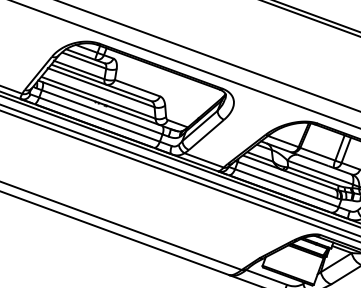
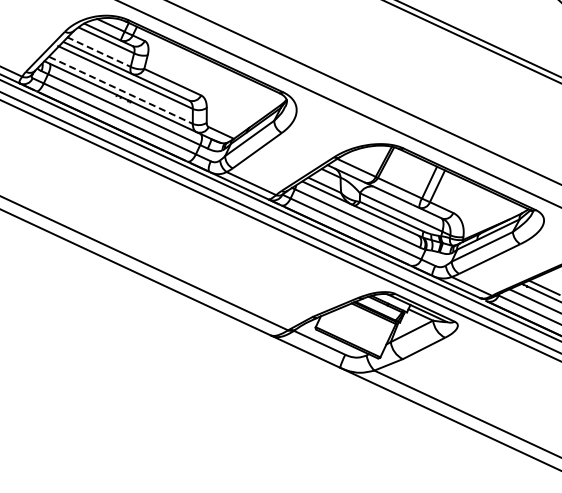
line: (79, 70) -> (99, 52), solid -> dashed
line: (98, 97) -> (121, 90), solid -> dashed

